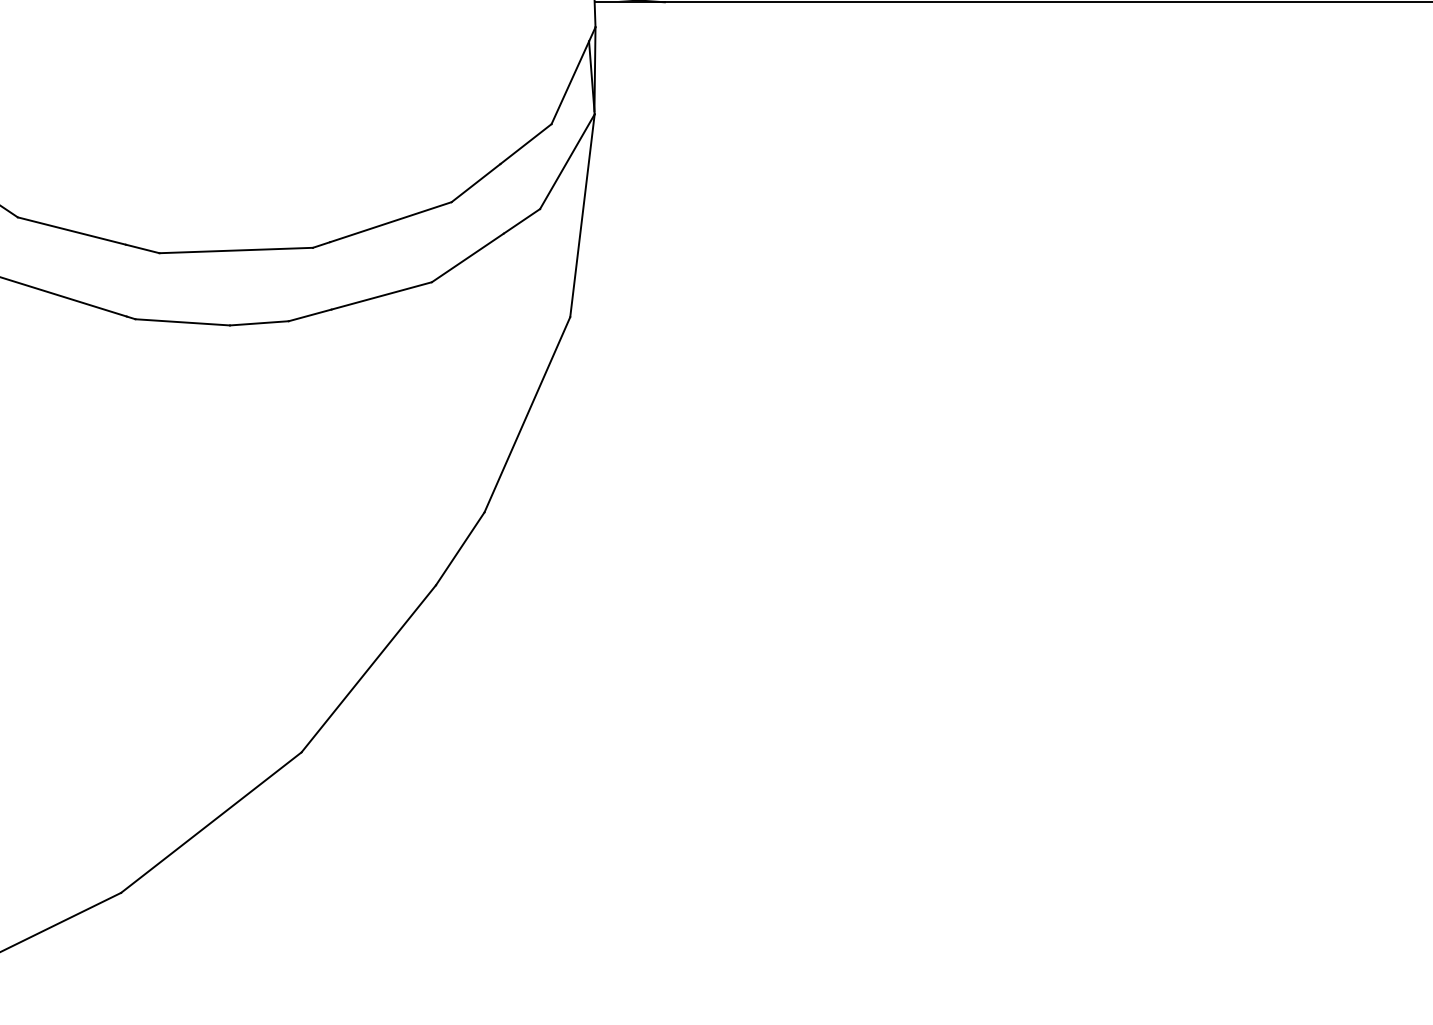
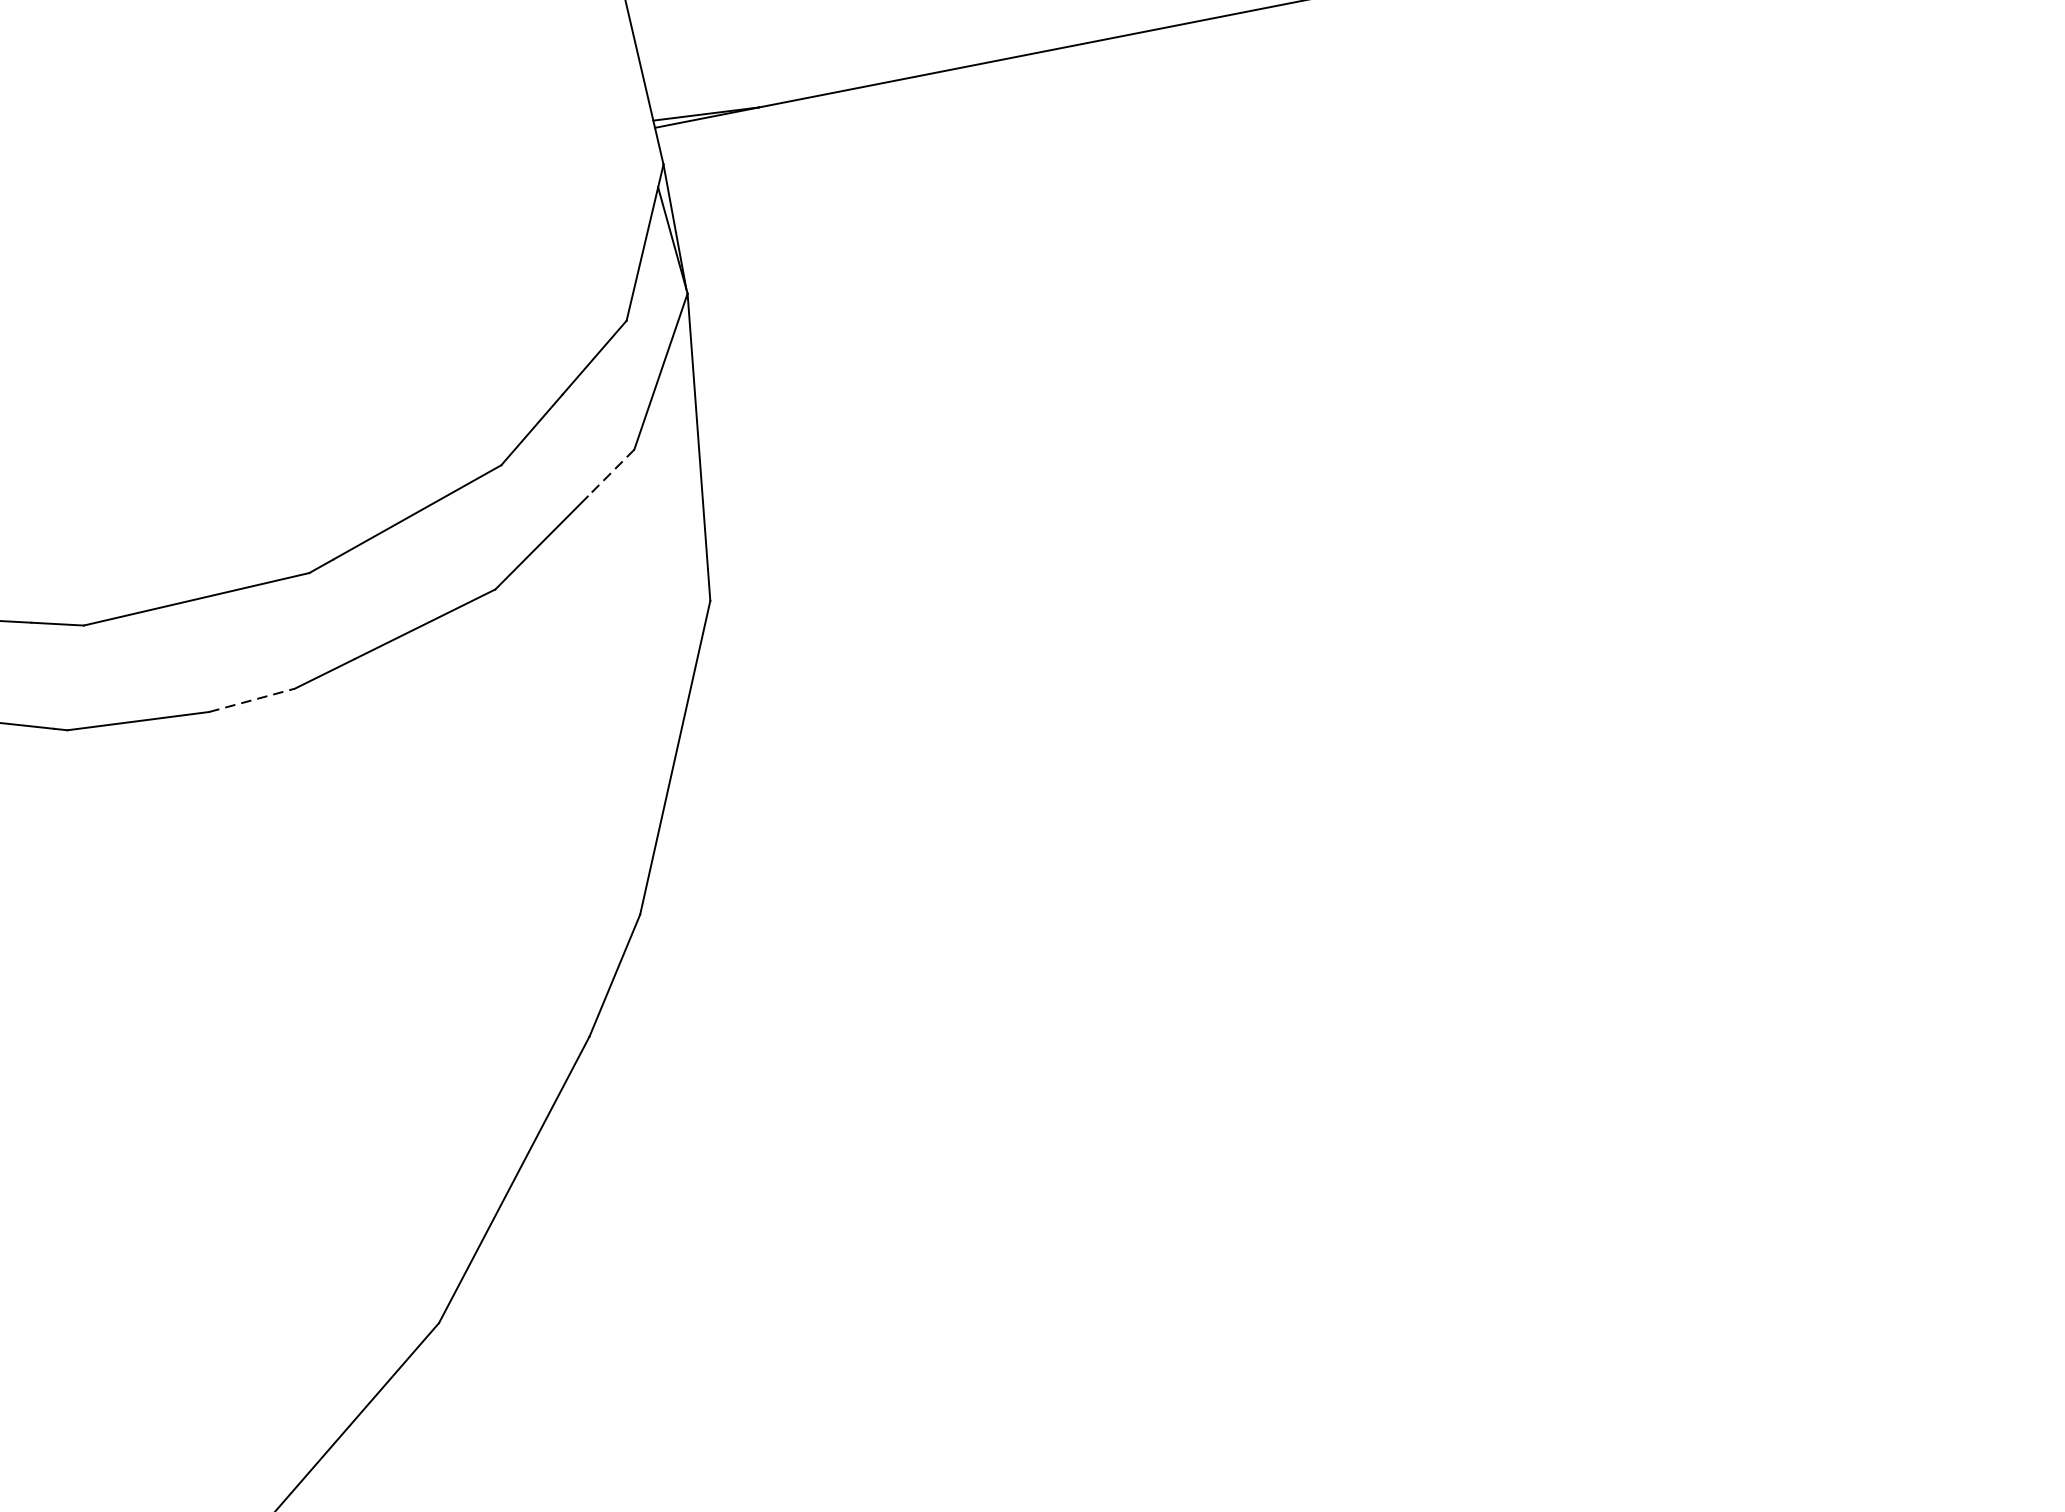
line: (521, 221) -> (610, 473), solid -> dashed
line: (259, 323) -> (252, 700), solid -> dashed

